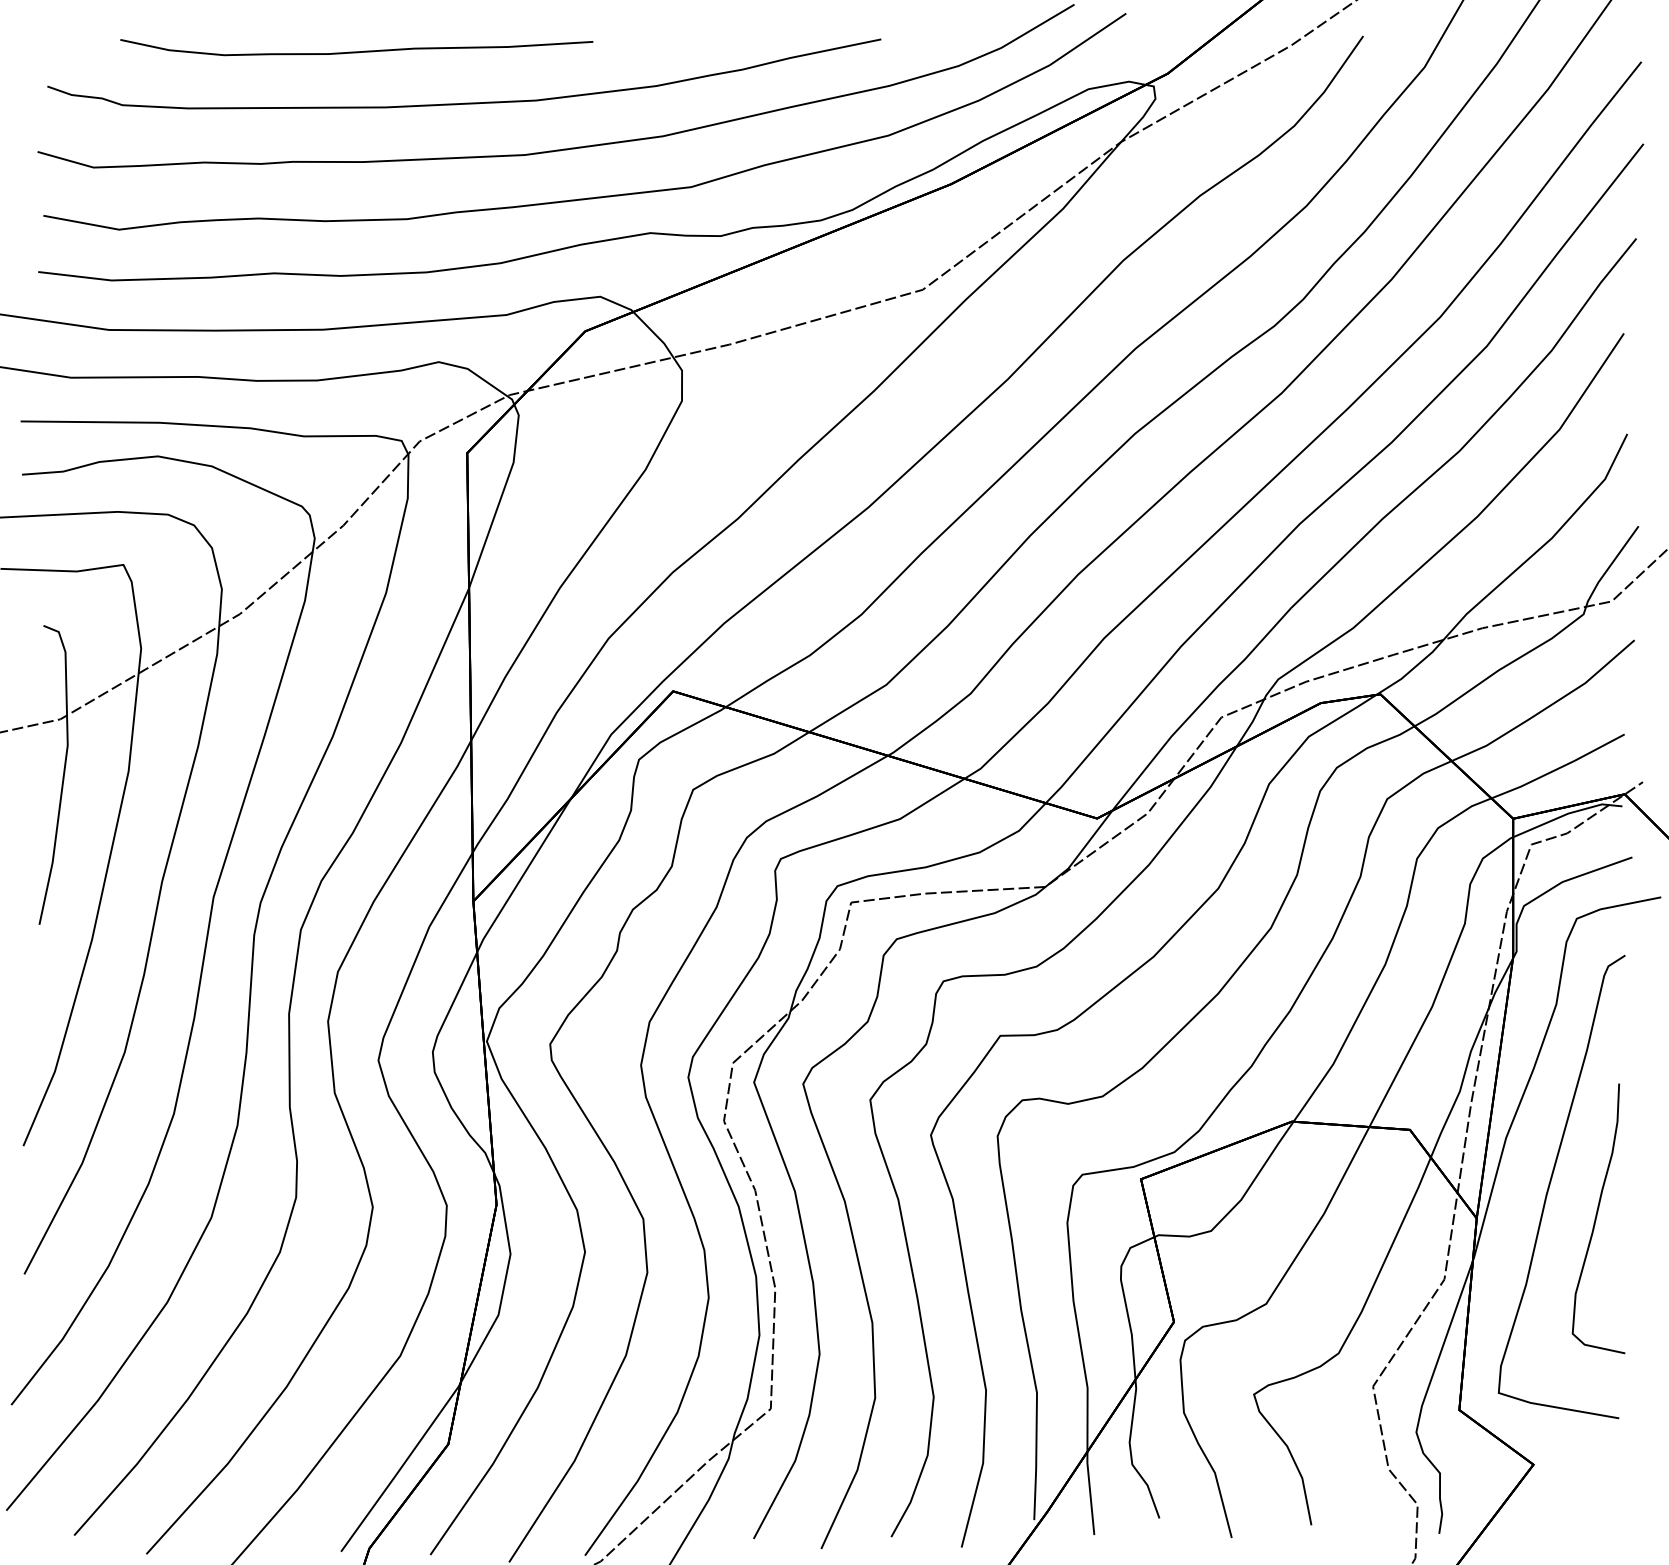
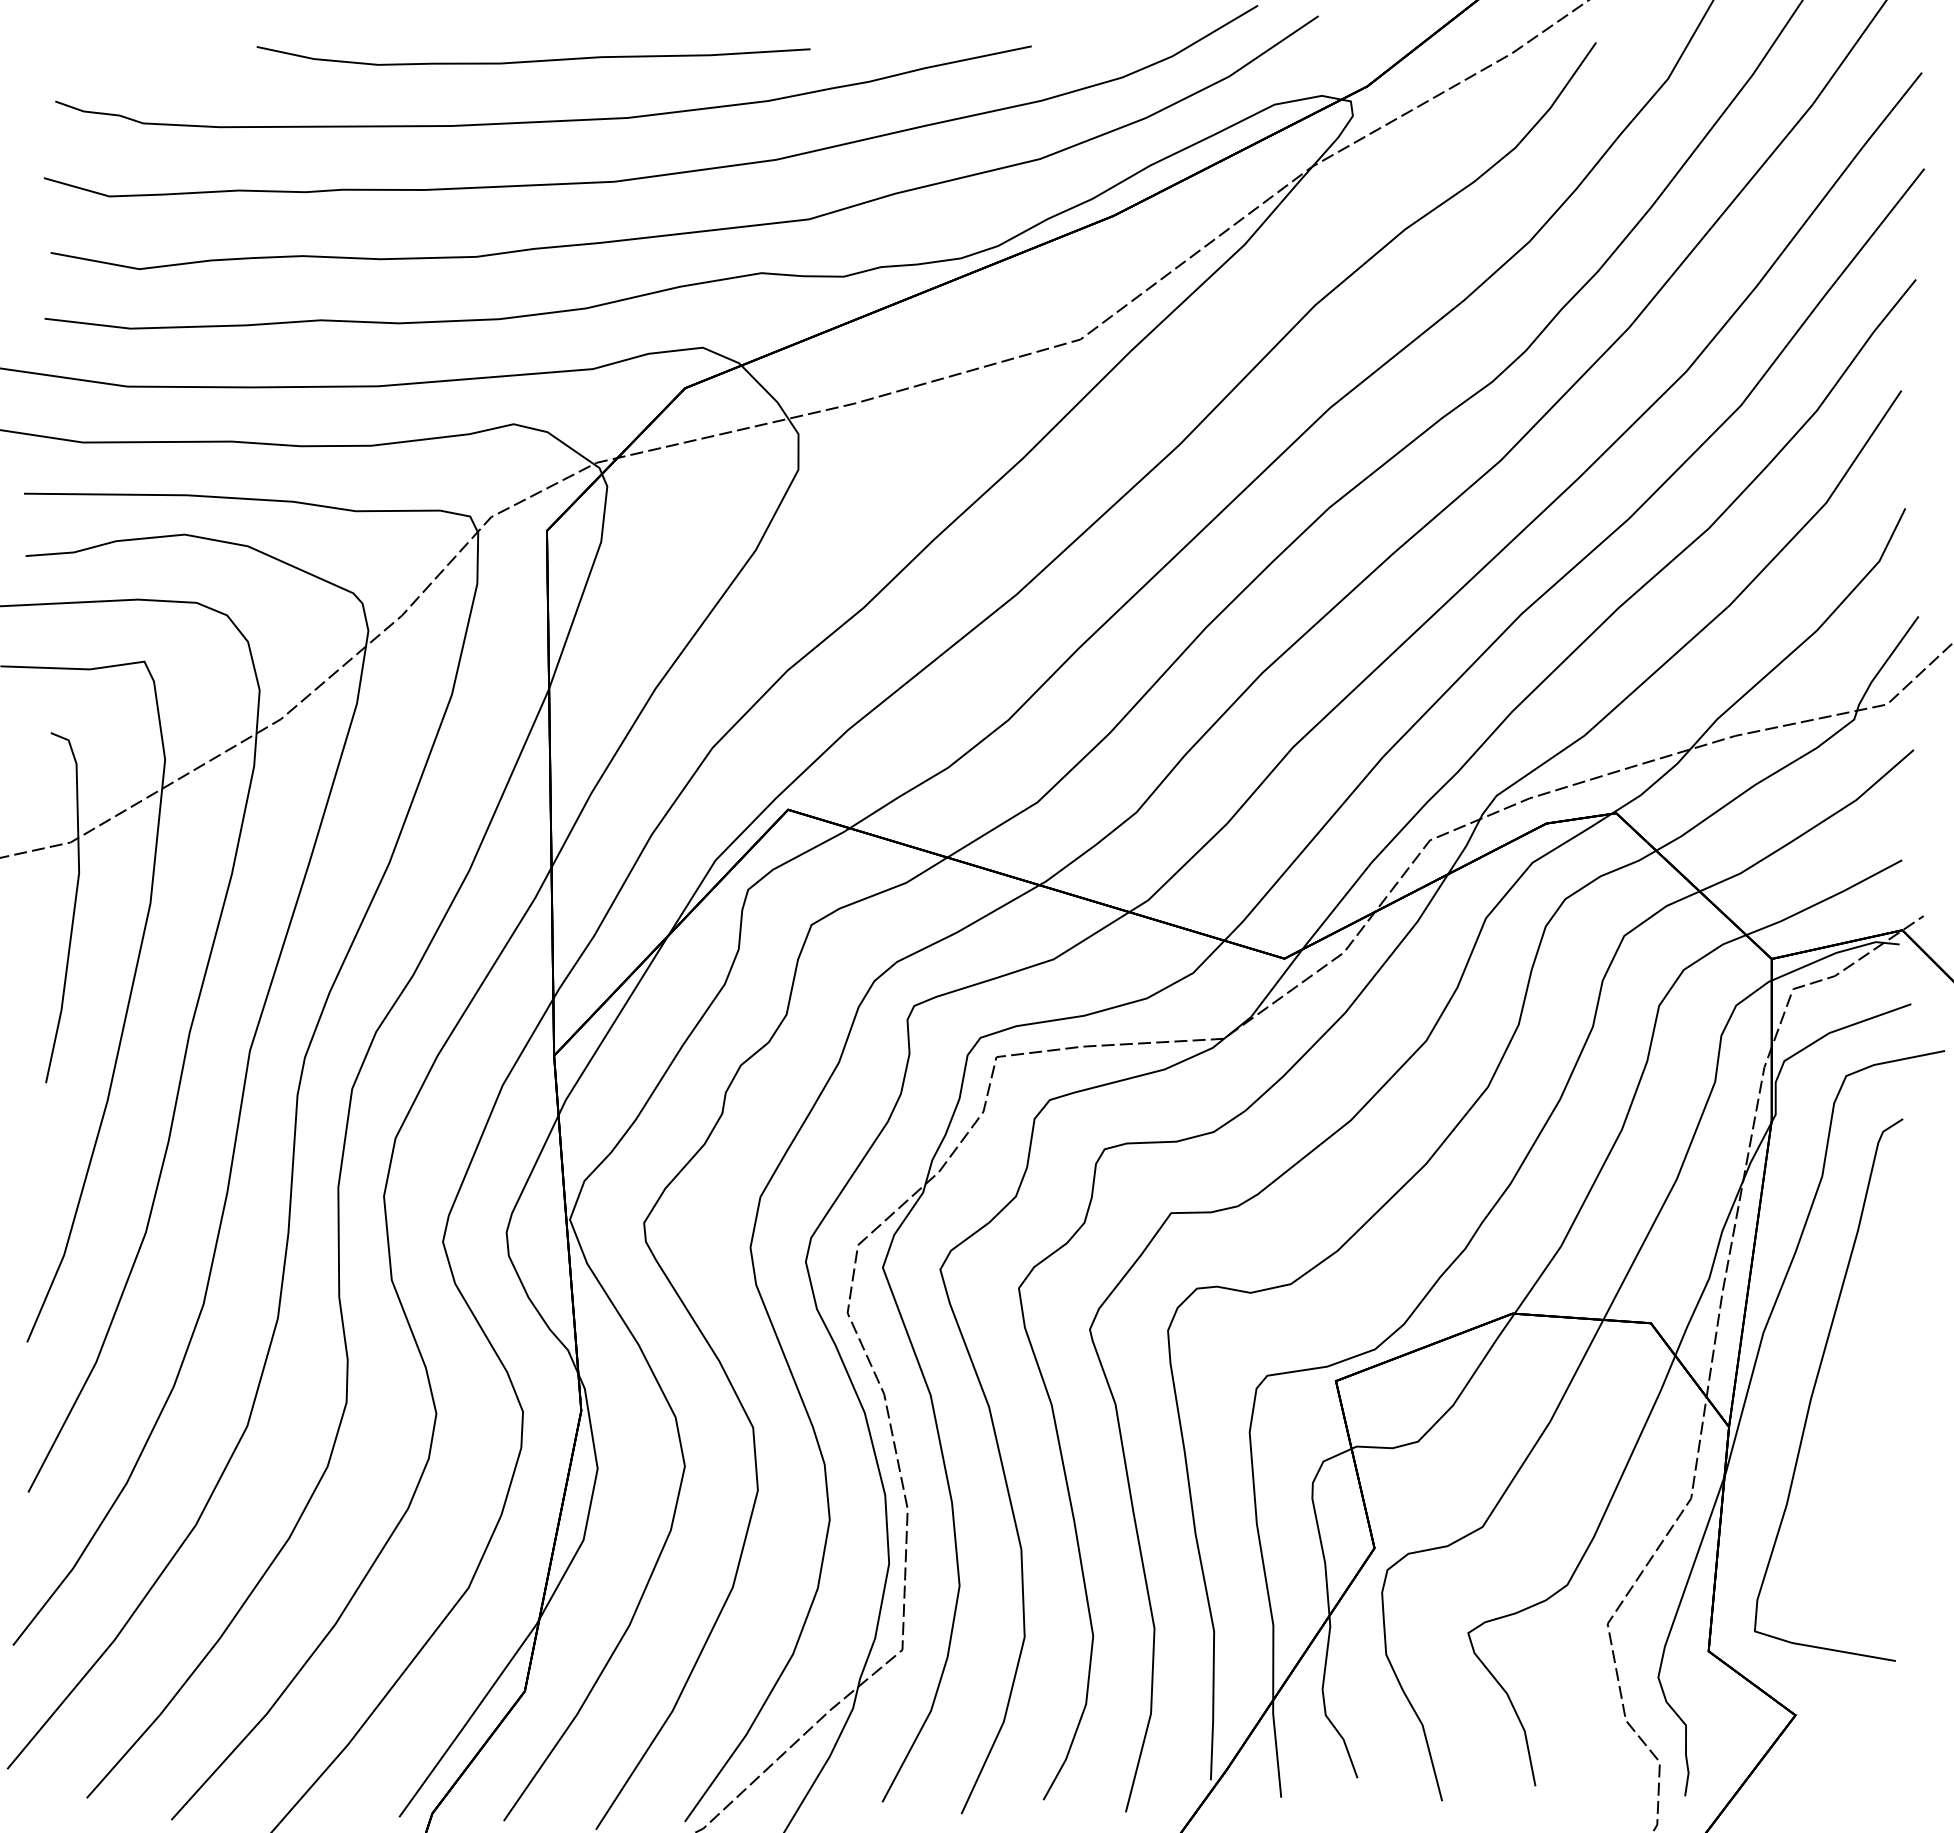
curve: (356, 51) -> (533, 60), moved
curve: (1596, 1218) -> (1869, 1427), removed

